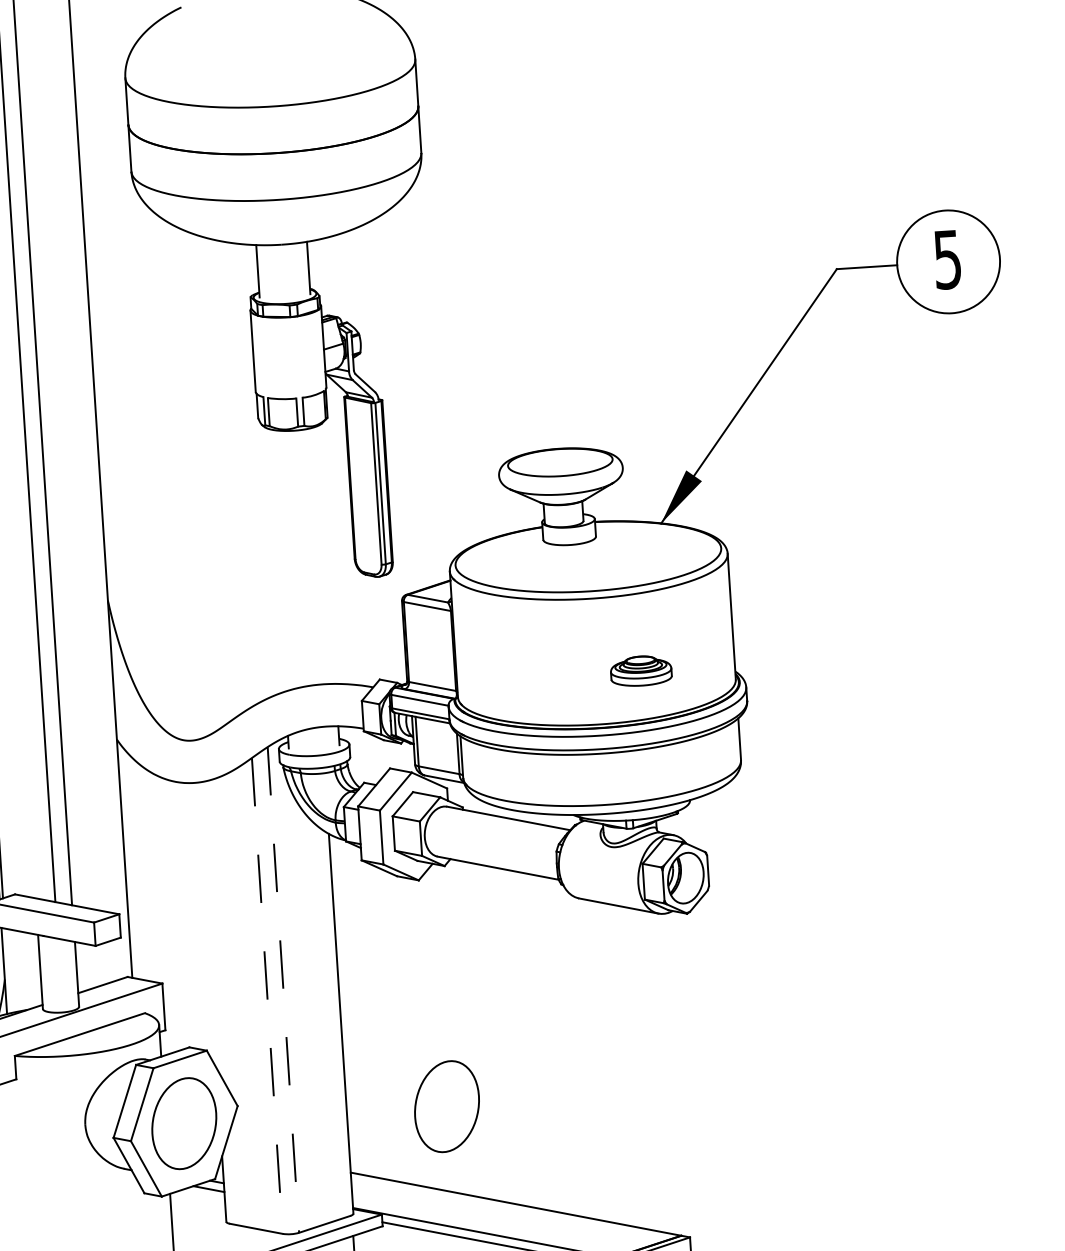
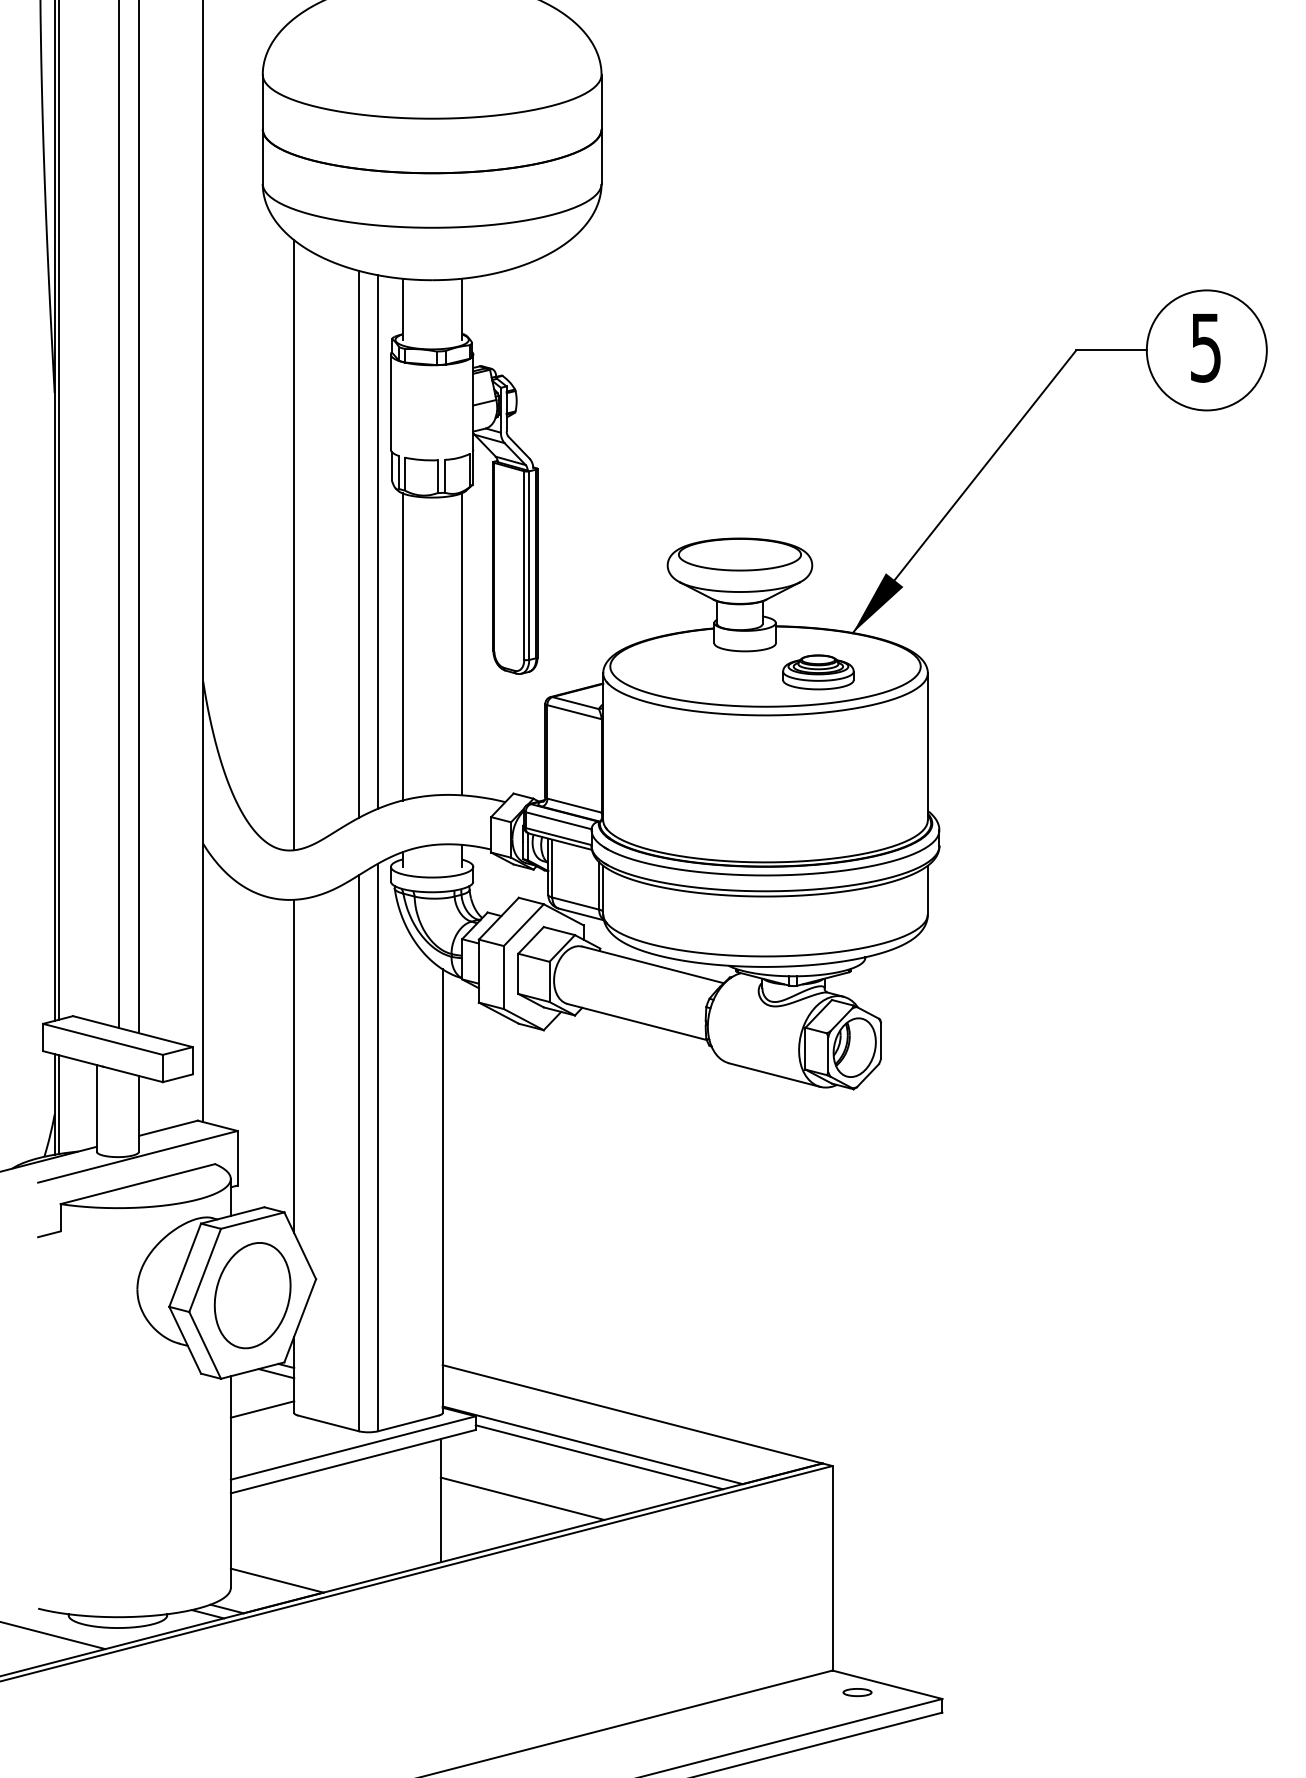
line: (250, 471) -> (378, 541), added
line: (233, 474) -> (358, 543), added
line: (178, 479) -> (294, 545), added
line: (326, 554) -> (461, 644), added
line: (276, 559) -> (402, 646), added
part: (641, 671) -> (818, 672), moved
line: (207, 925) -> (294, 1066), added
line: (7, 970) -> (58, 1104), added
line: (283, 989) -> (378, 1147), dashed -> solid
line: (267, 996) -> (358, 1153), dashed -> solid
part: (446, 1106) -> (559, 1295), removed
line: (199, 1220) -> (262, 1409), added

